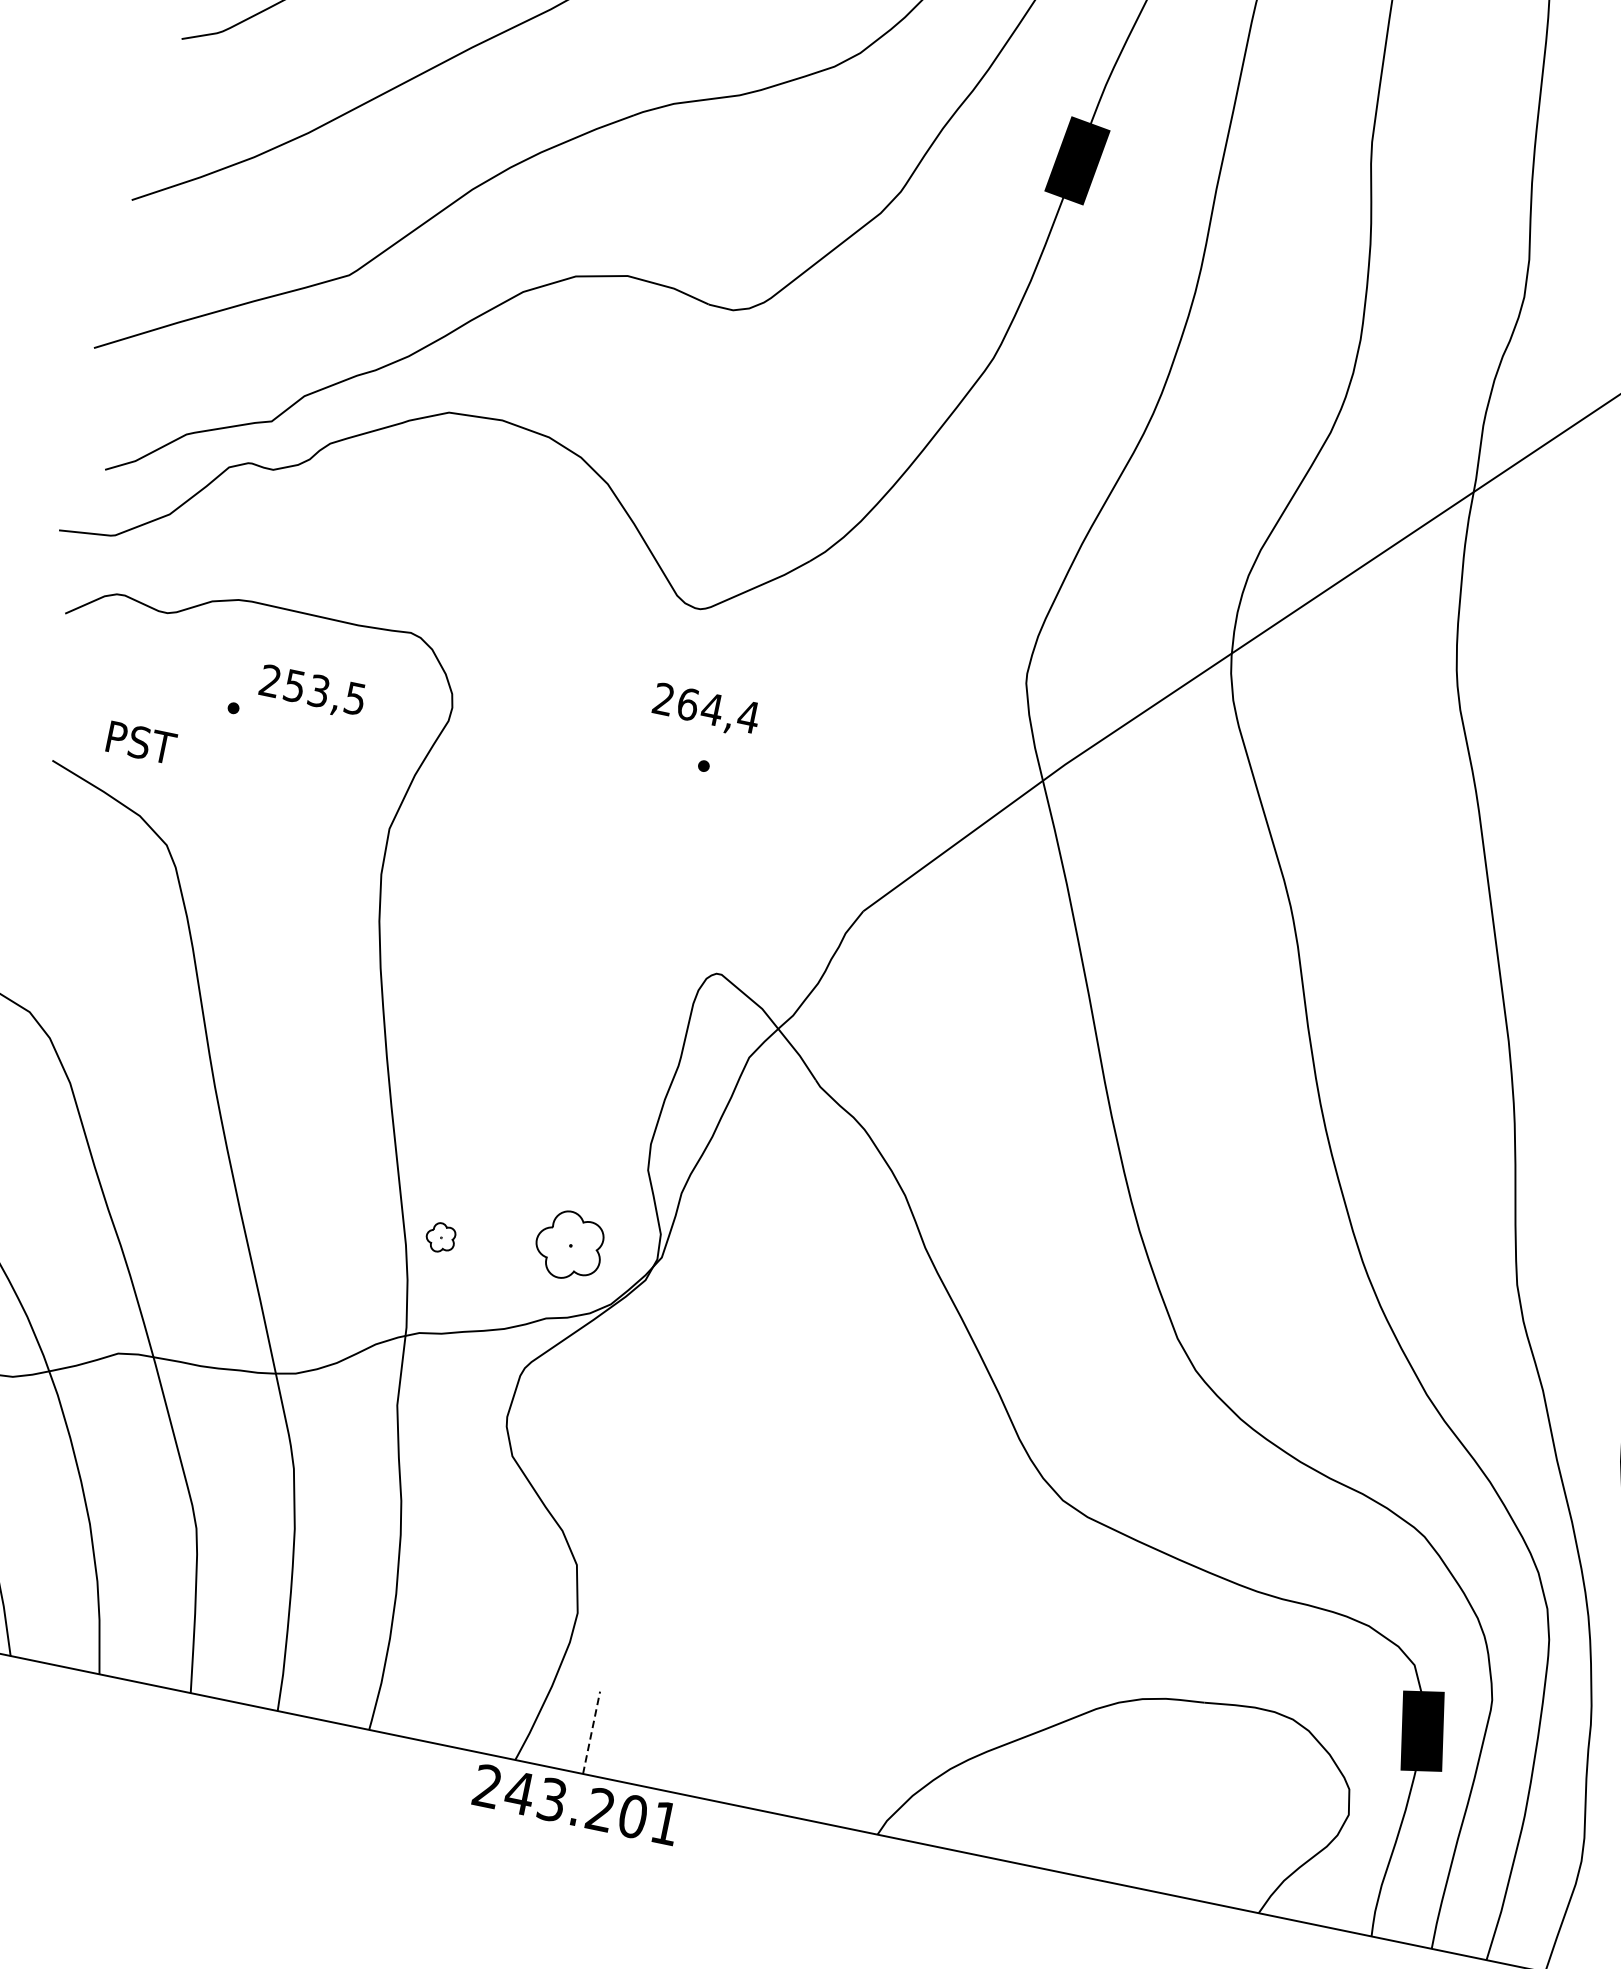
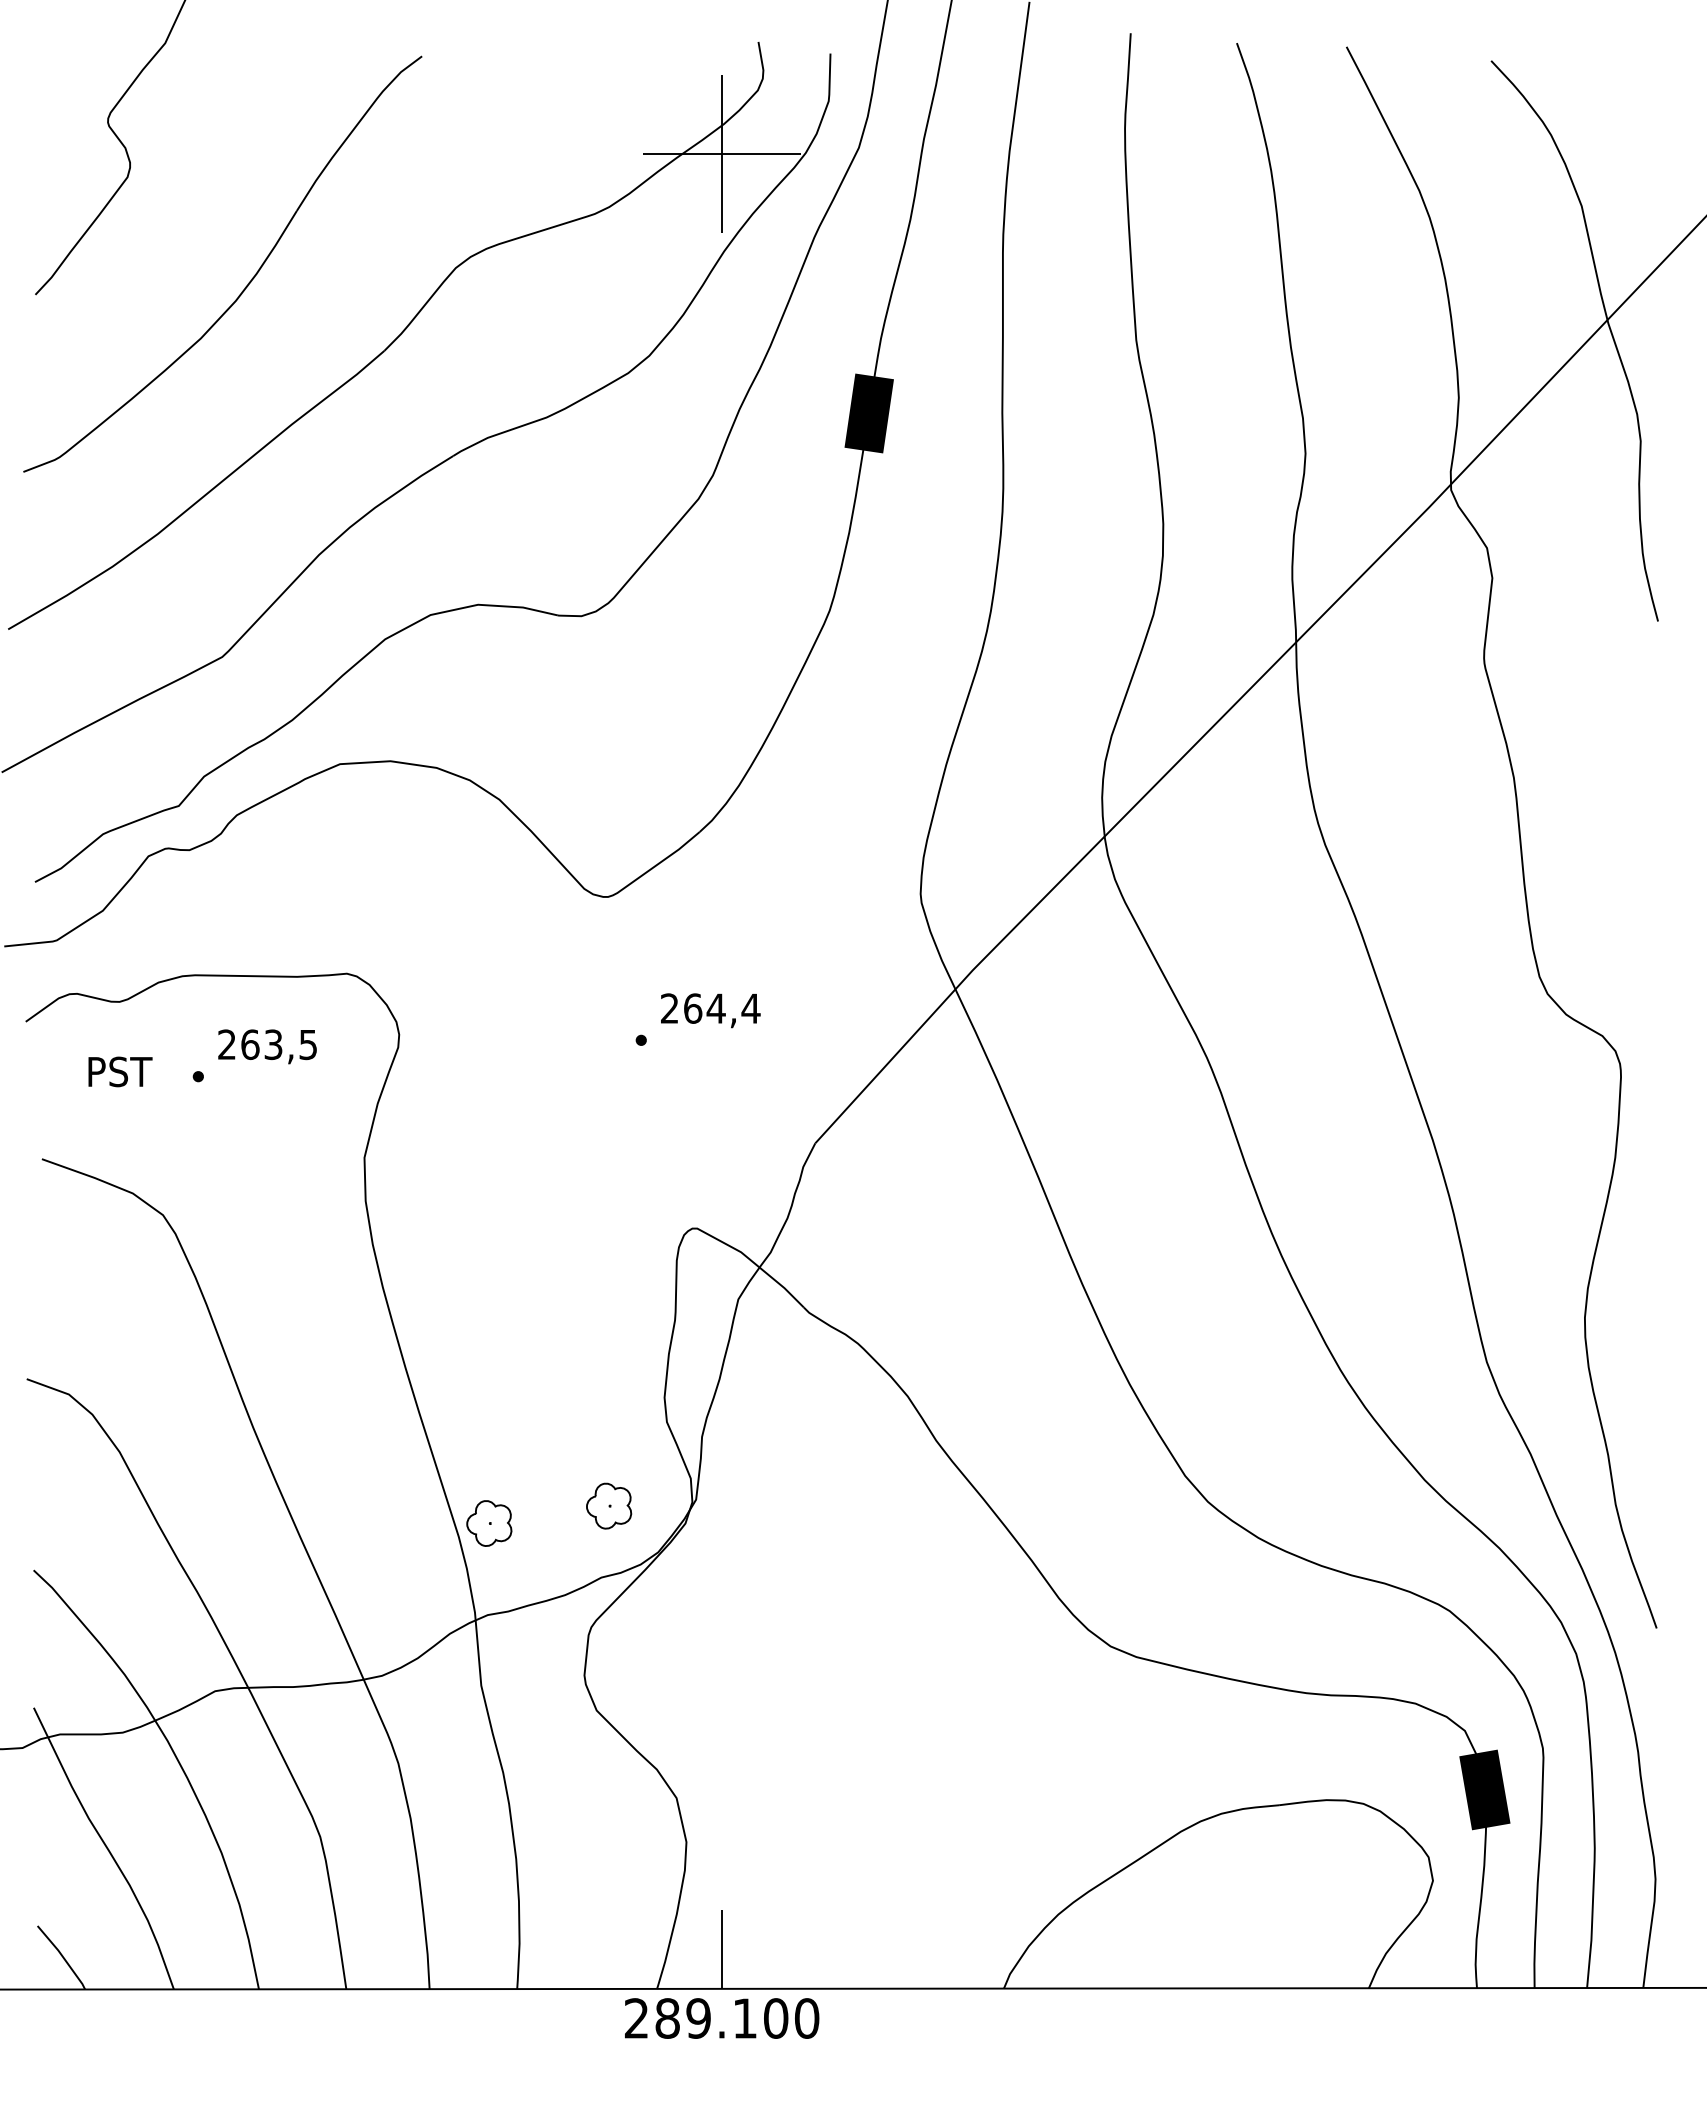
text: (294, 685) -> (250, 1044), 253,5 -> 263,5
text: (705, 710) -> (710, 1010), moved
text: (141, 742) -> (120, 1071), moved
part: (440, 1237) -> (489, 1523), size x1.67
part: (570, 1244) -> (609, 1505), size x0.71
line: (591, 1731) -> (721, 1948), dashed -> solid
text: (591, 1808) -> (736, 2018), 243.201 -> 289.100

